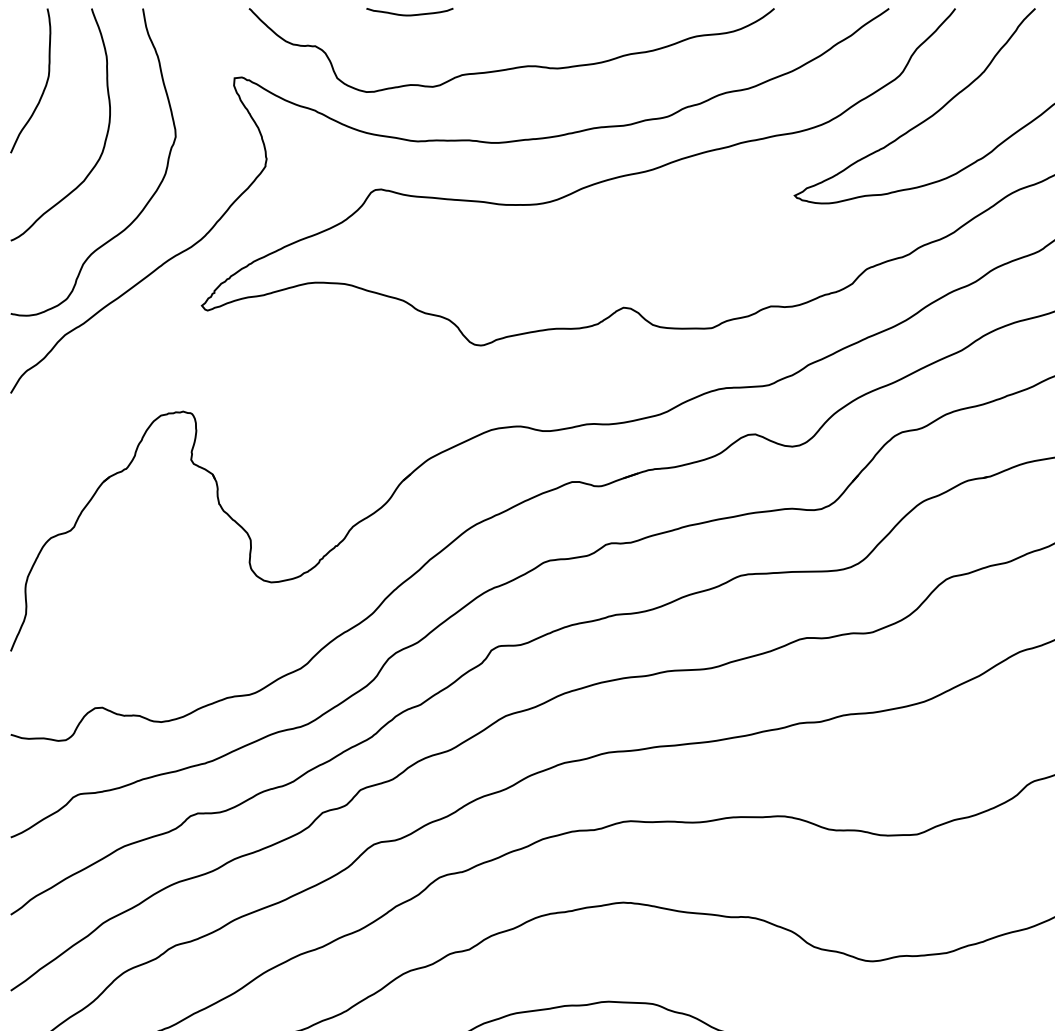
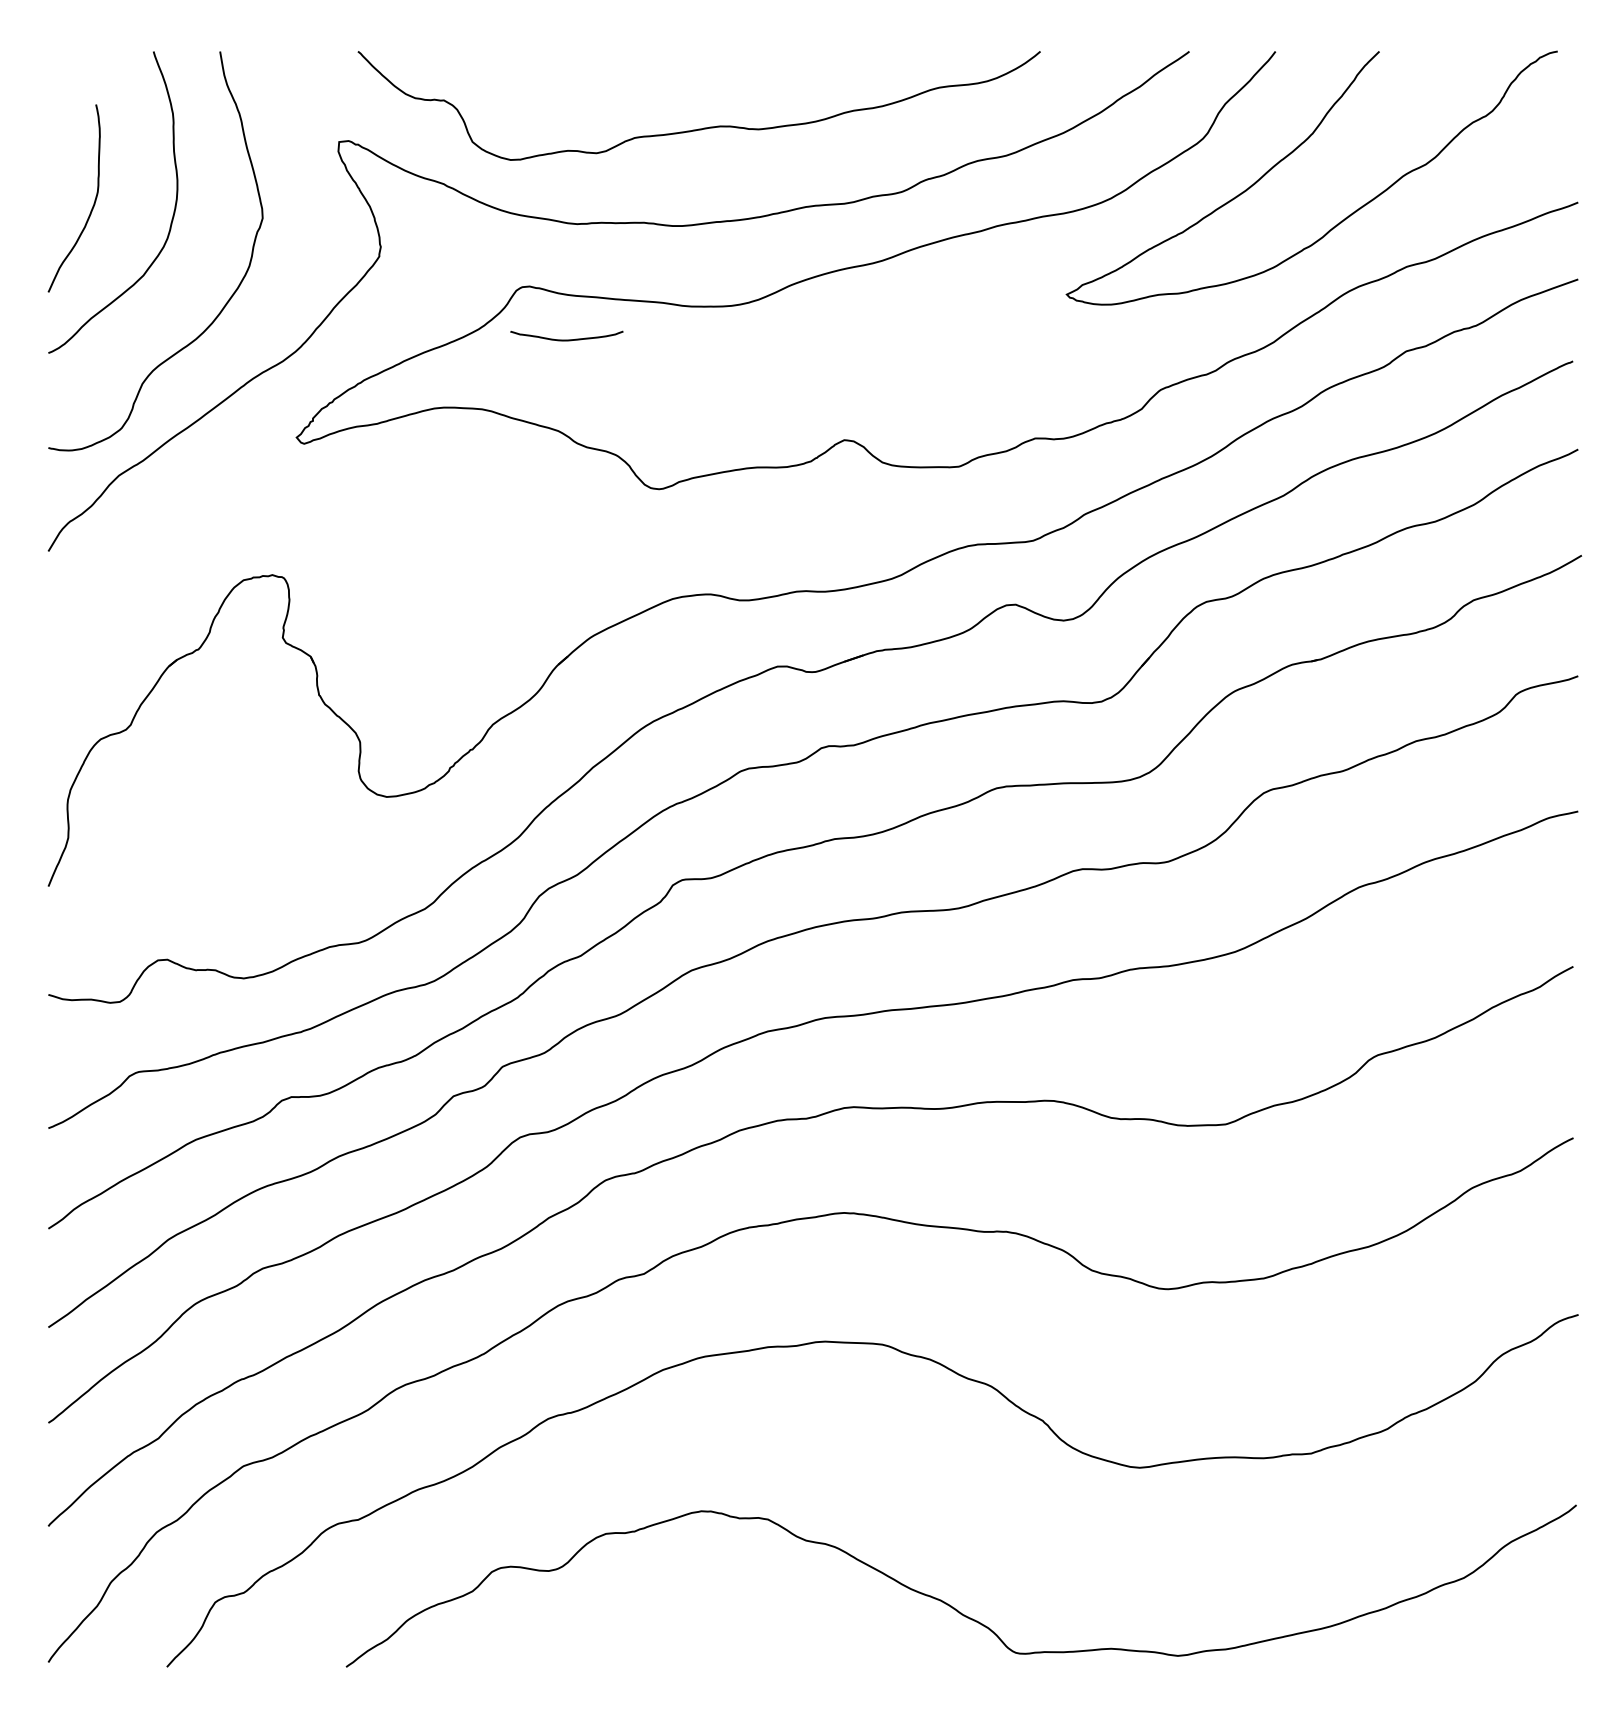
curve: (409, 14) -> (566, 339), moved
curve: (43, 88) -> (91, 208), moved

